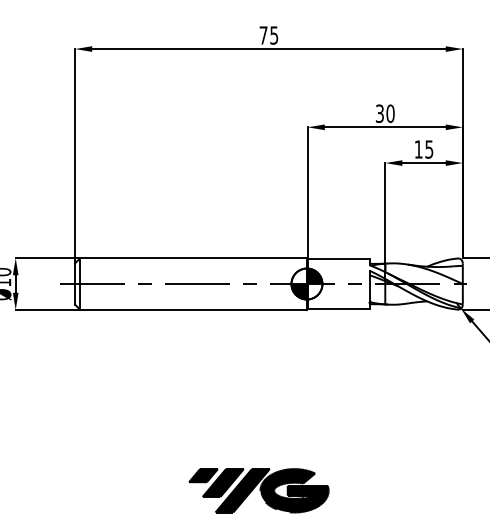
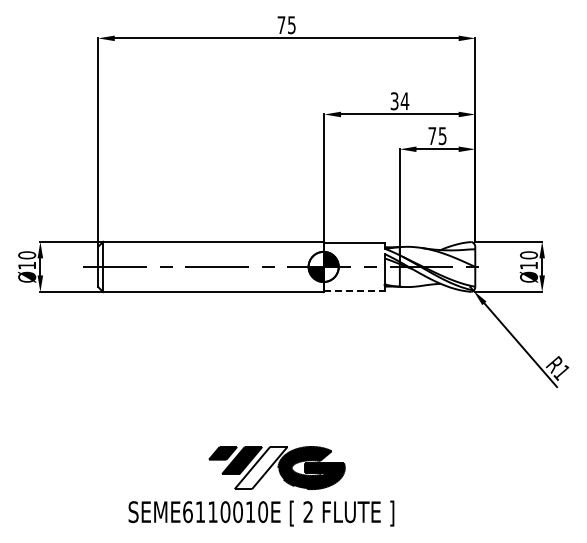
text: (390, 113) -> (404, 101), 30 -> 34
text: (418, 148) -> (432, 135), 15 -> 75
line: (338, 309) -> (354, 291), solid -> dashed
fill: (242, 490) -> (260, 467), removed

